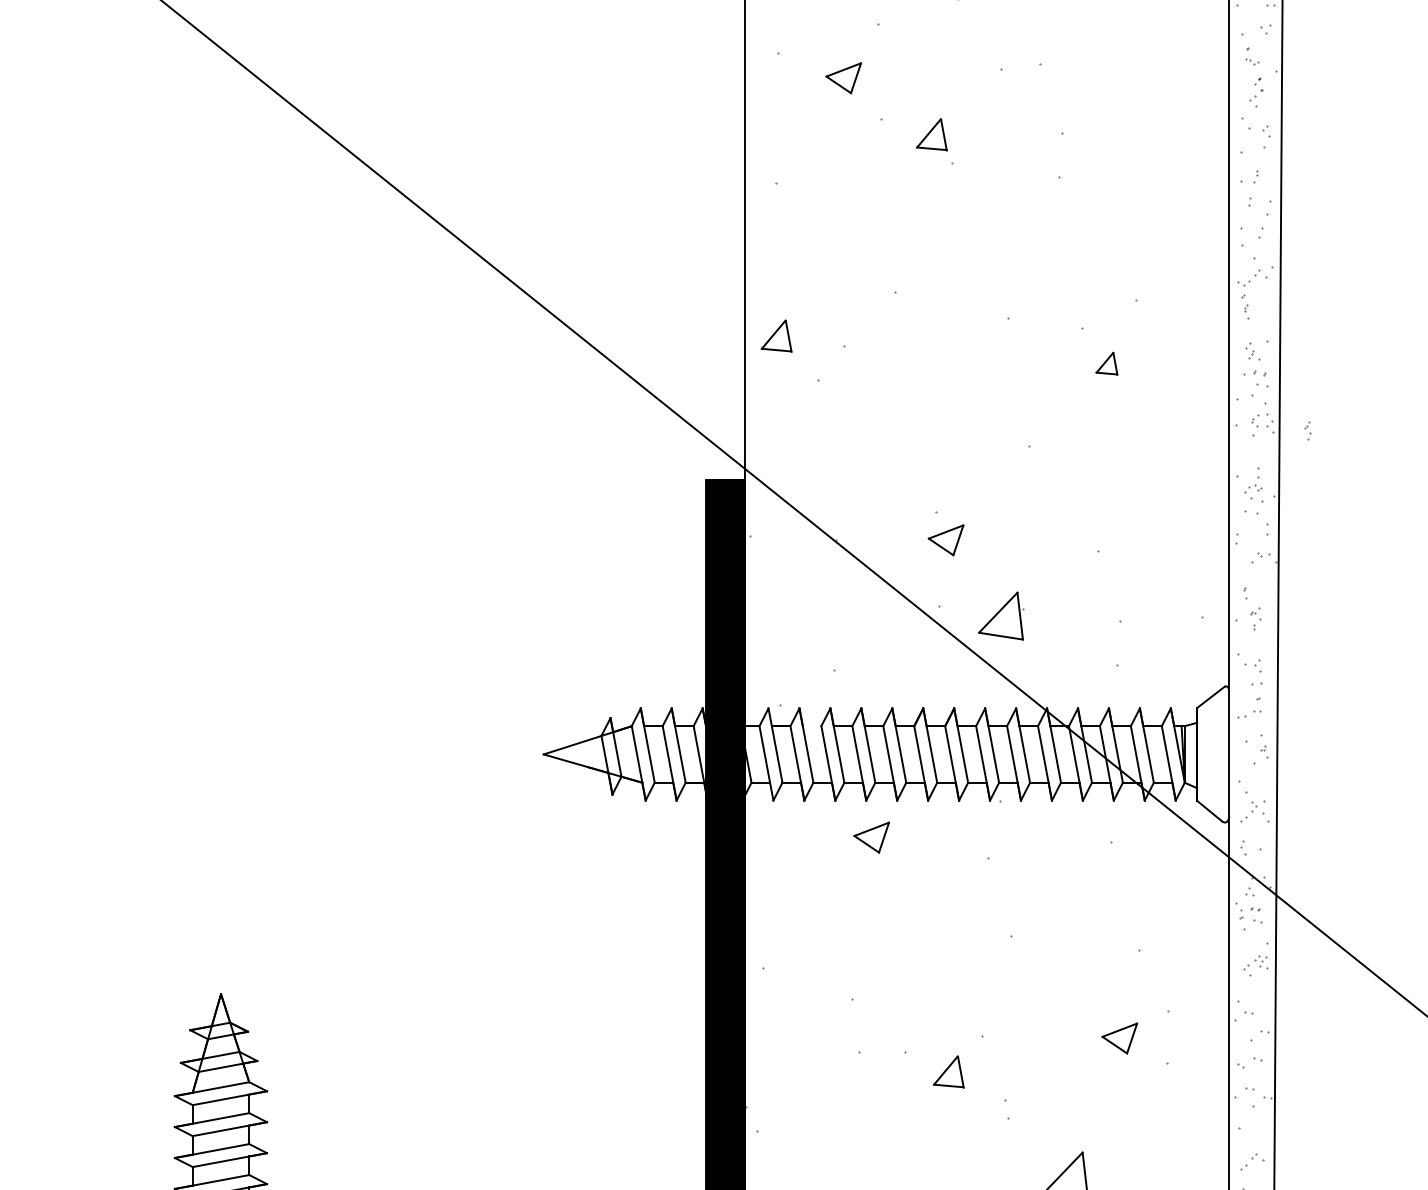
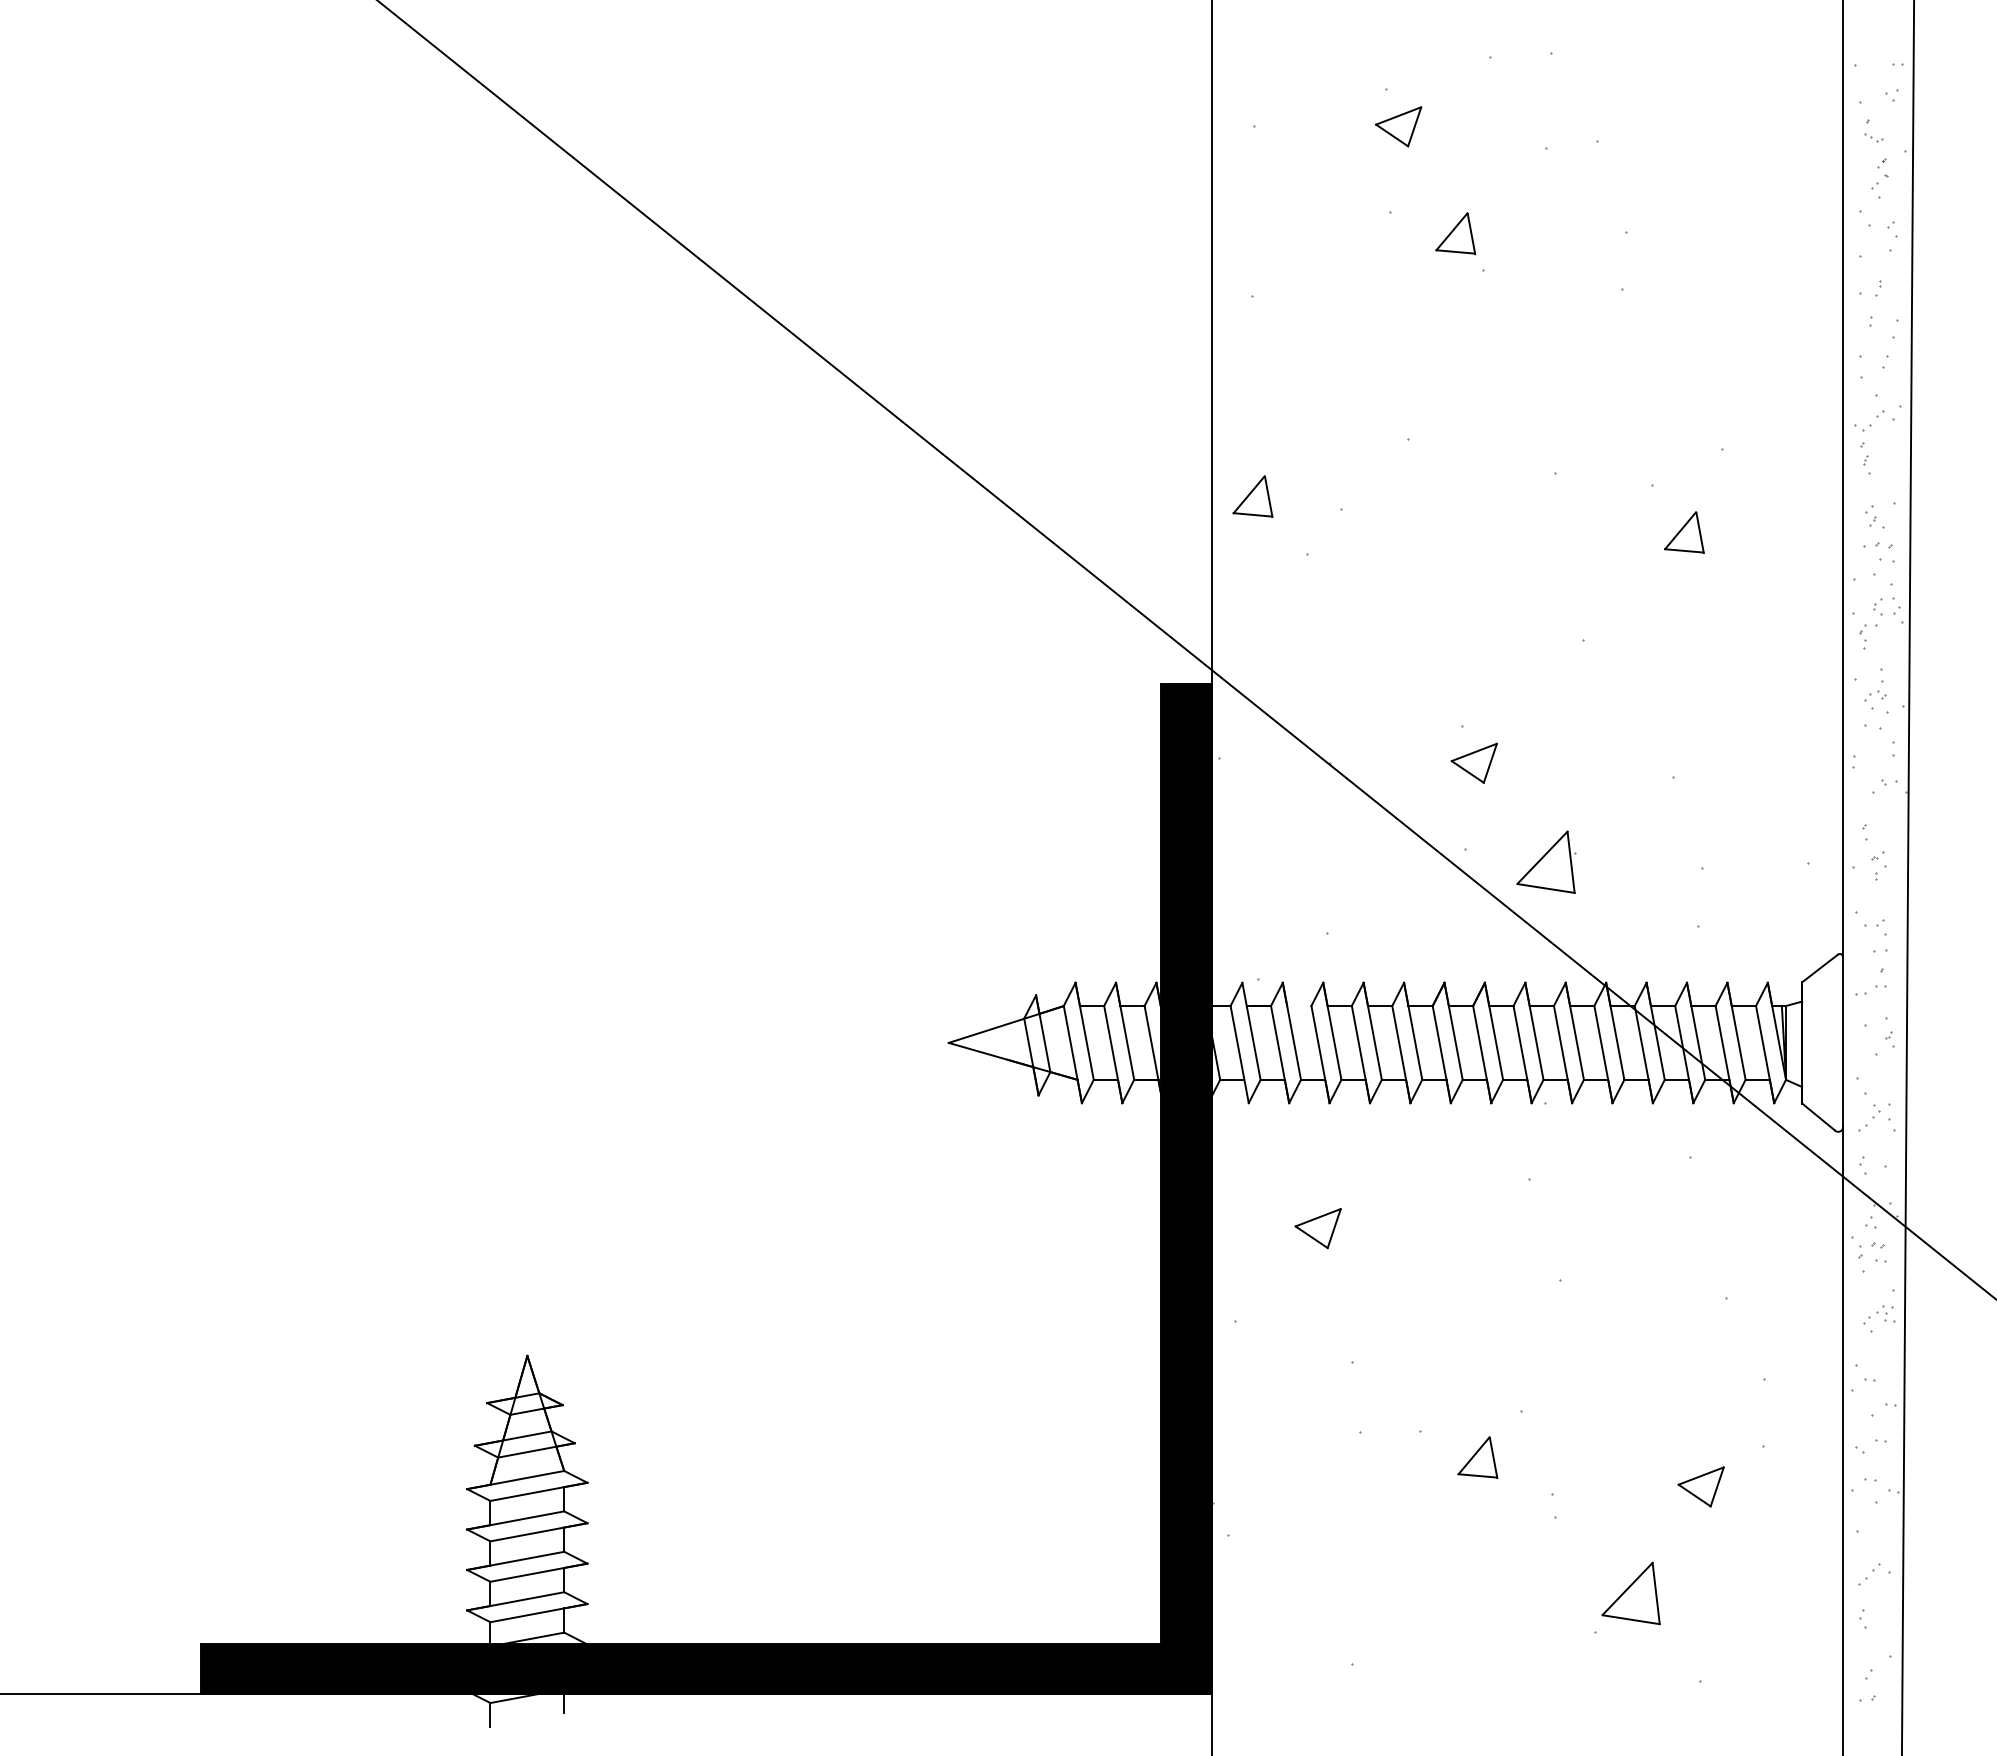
part: (843, 78) -> (1398, 126), moved
part: (1107, 363) -> (1684, 532), size x1.43
part: (1307, 430) -> (1862, 636), moved
part: (871, 837) -> (1317, 1228), moved
part: (1119, 1038) -> (1700, 1486), moved

